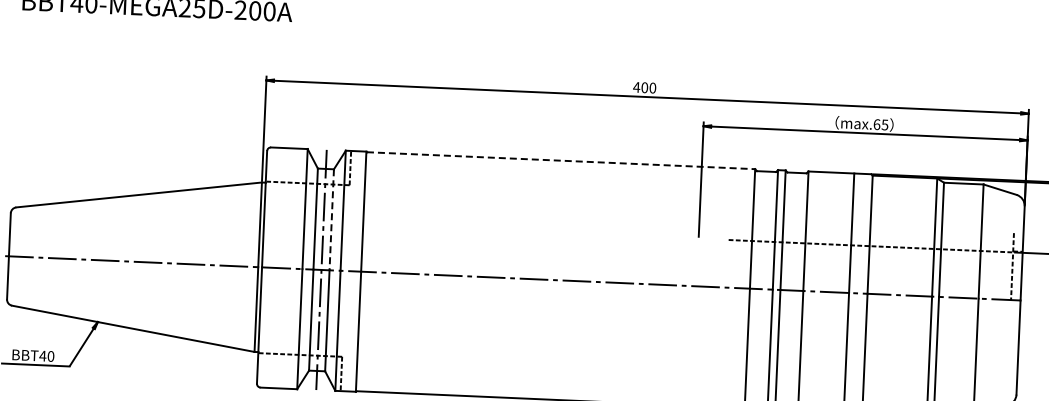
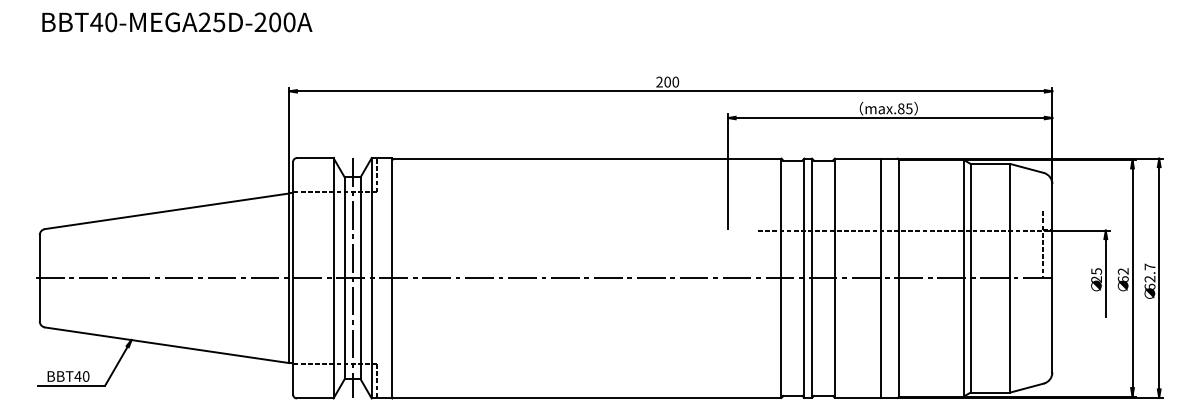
text: (636, 86) -> (659, 81), 400 -> 200
text: (877, 124) -> (901, 108), max.65 -> max.85
line: (561, 160) -> (587, 158), dashed -> solid
line: (331, 219) -> (360, 227), dashed -> solid

